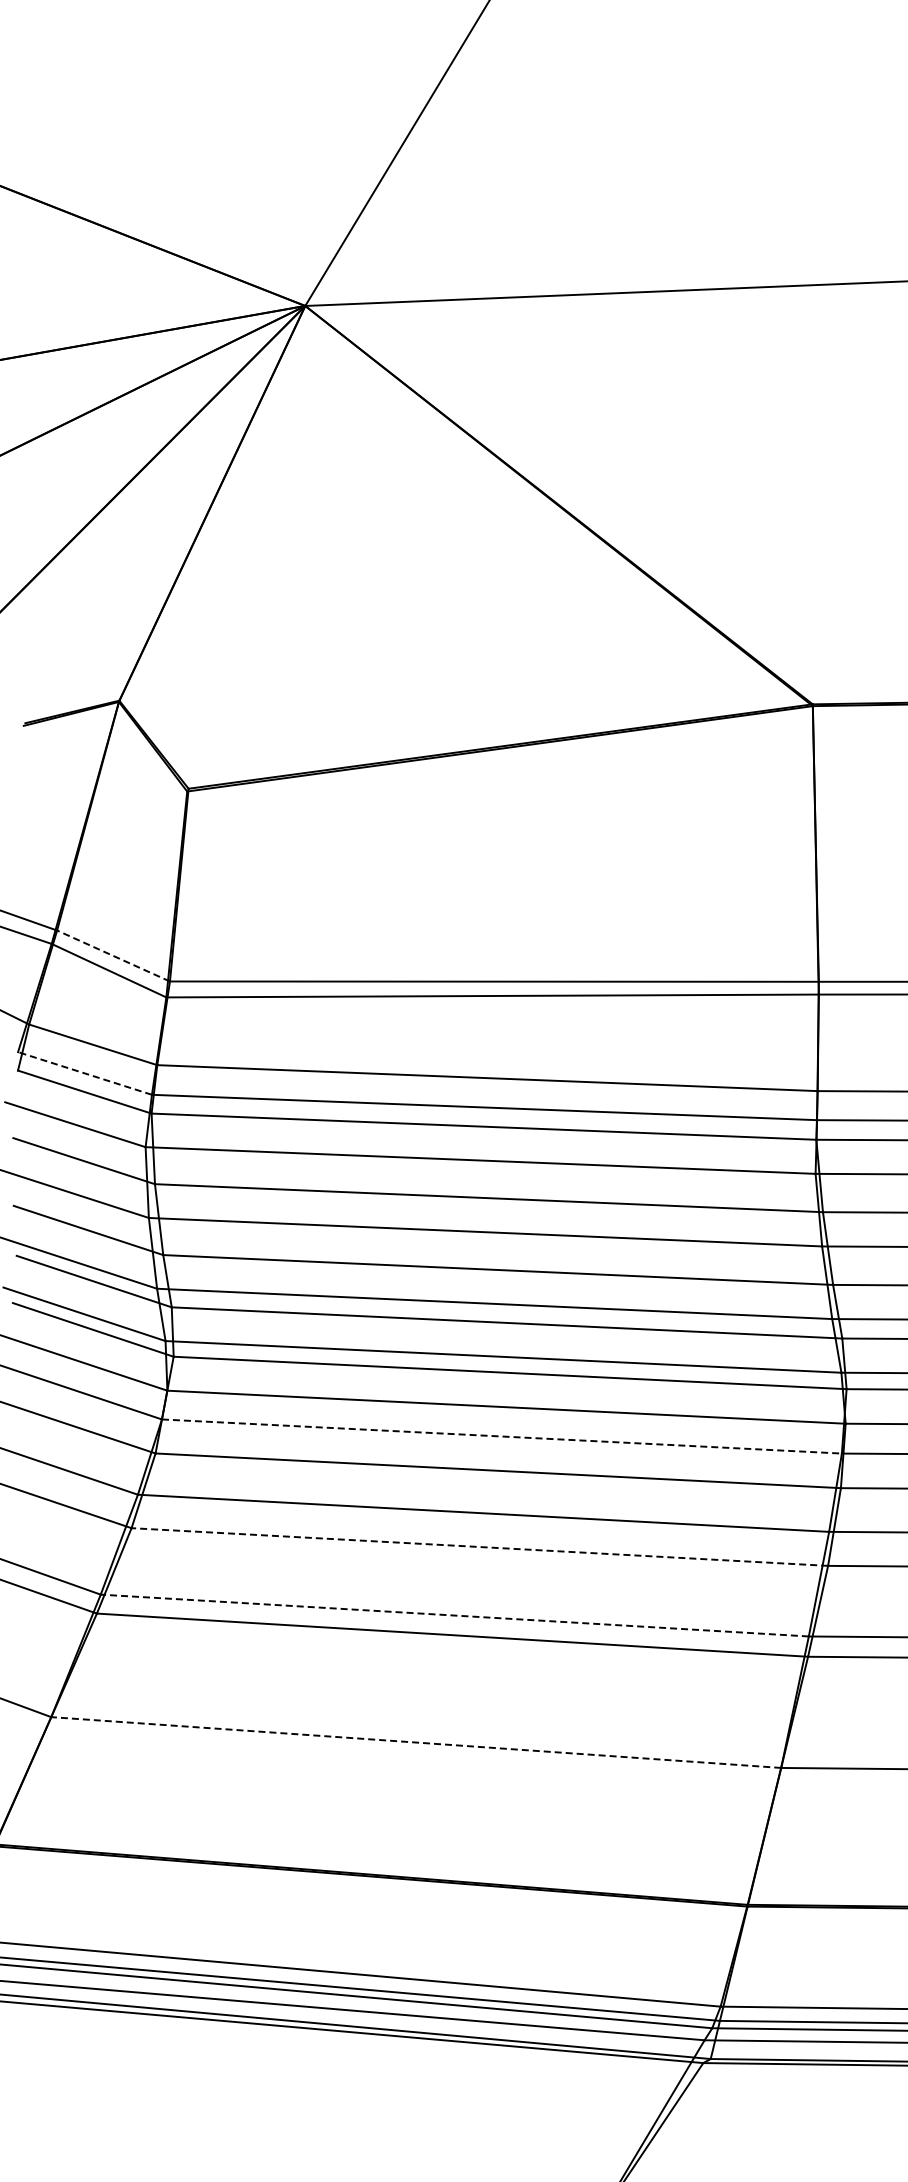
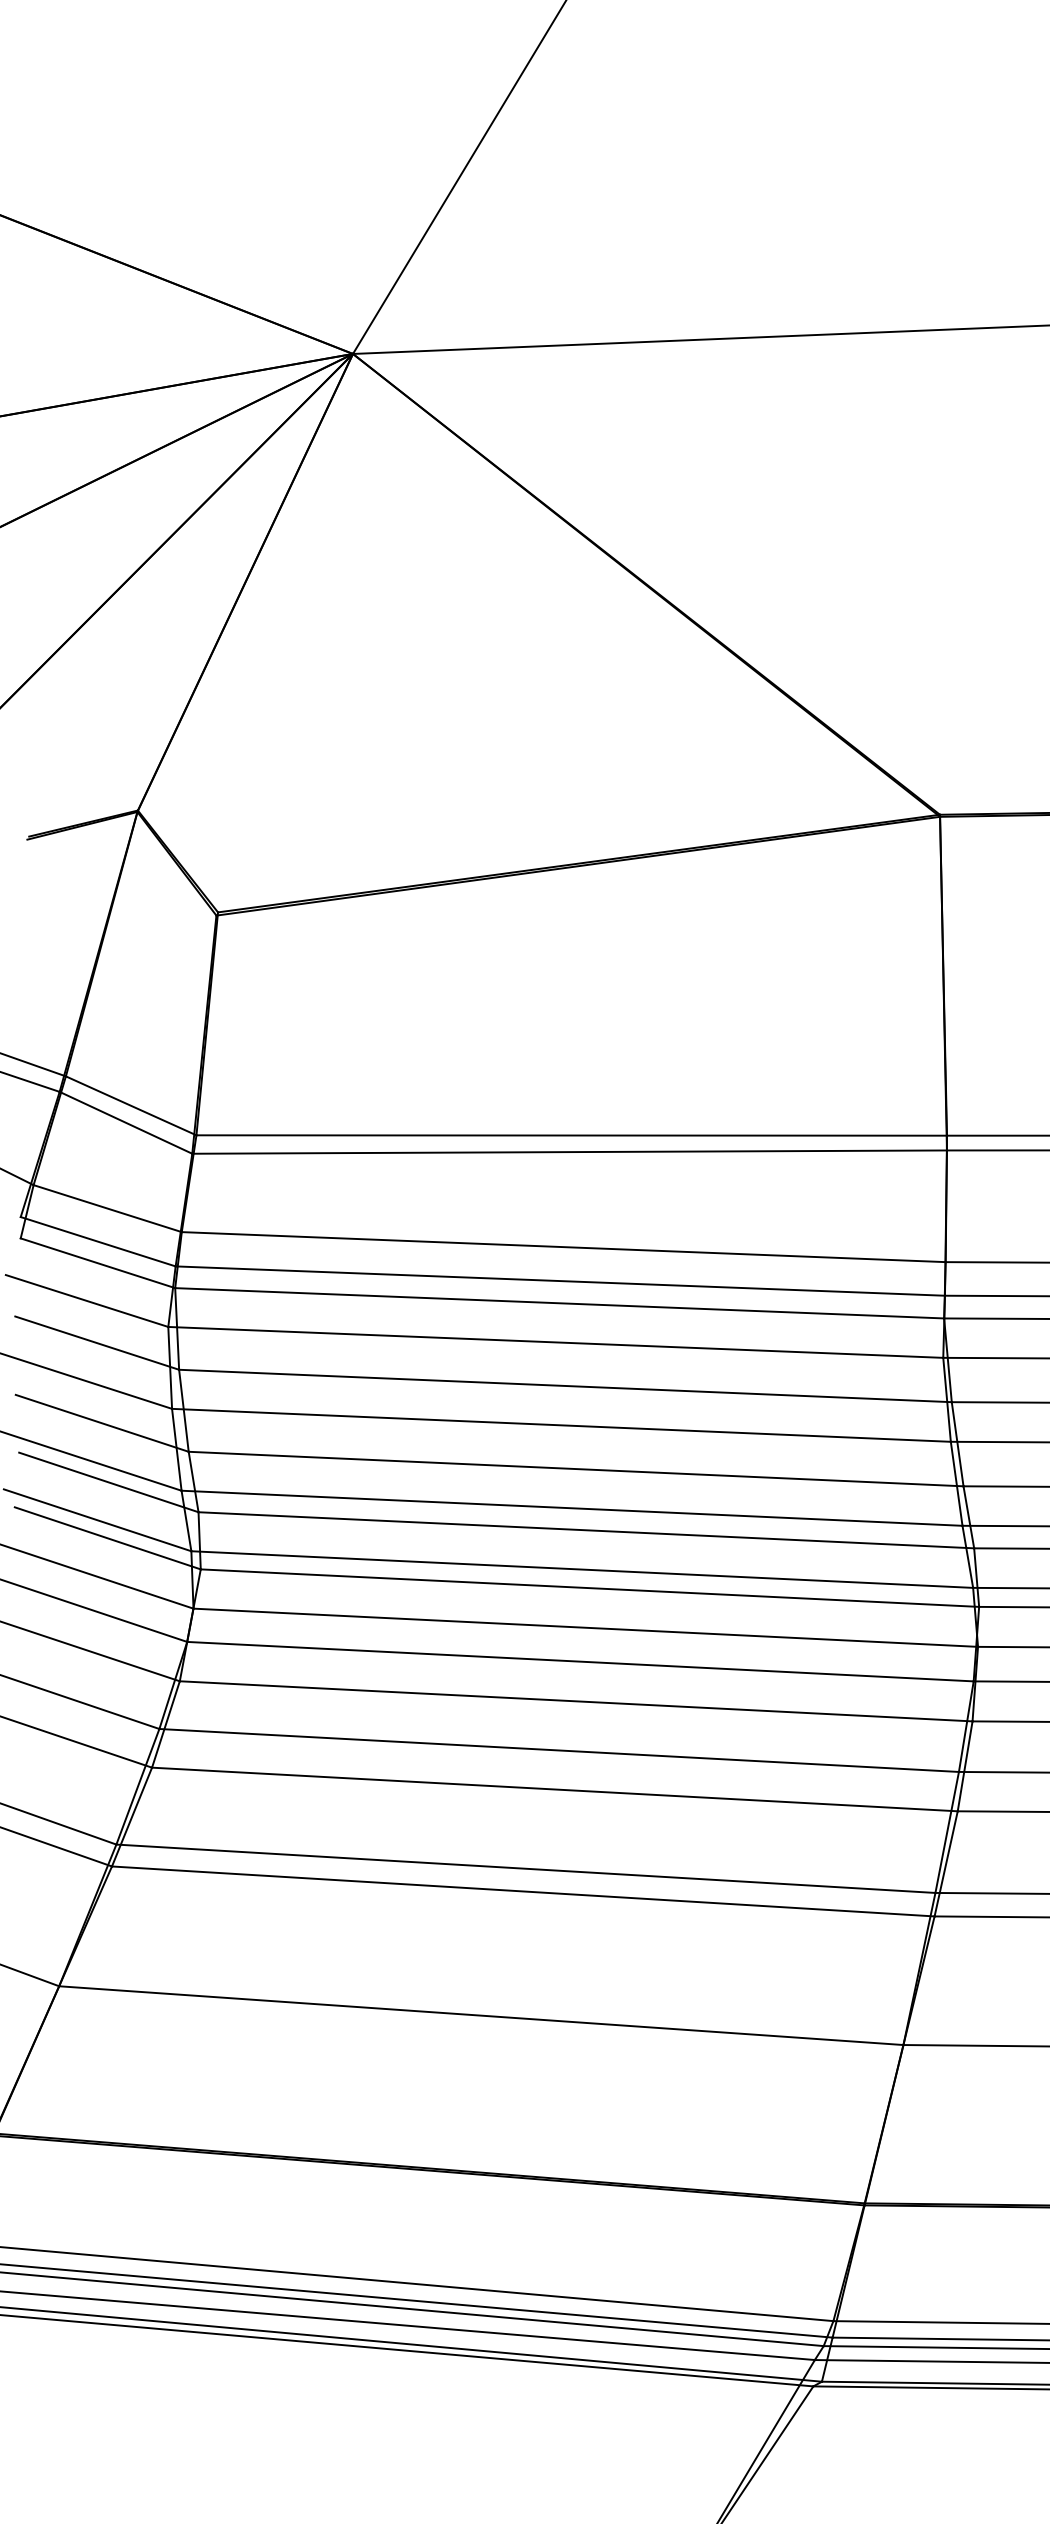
line: (113, 956) -> (131, 1106), dashed -> solid
line: (84, 1073) -> (97, 1241), dashed -> solid
line: (502, 1436) -> (581, 1661), dashed -> solid
line: (479, 1547) -> (554, 1790), dashed -> solid
line: (454, 1615) -> (525, 1868), dashed -> solid
line: (416, 1742) -> (481, 2015), dashed -> solid

